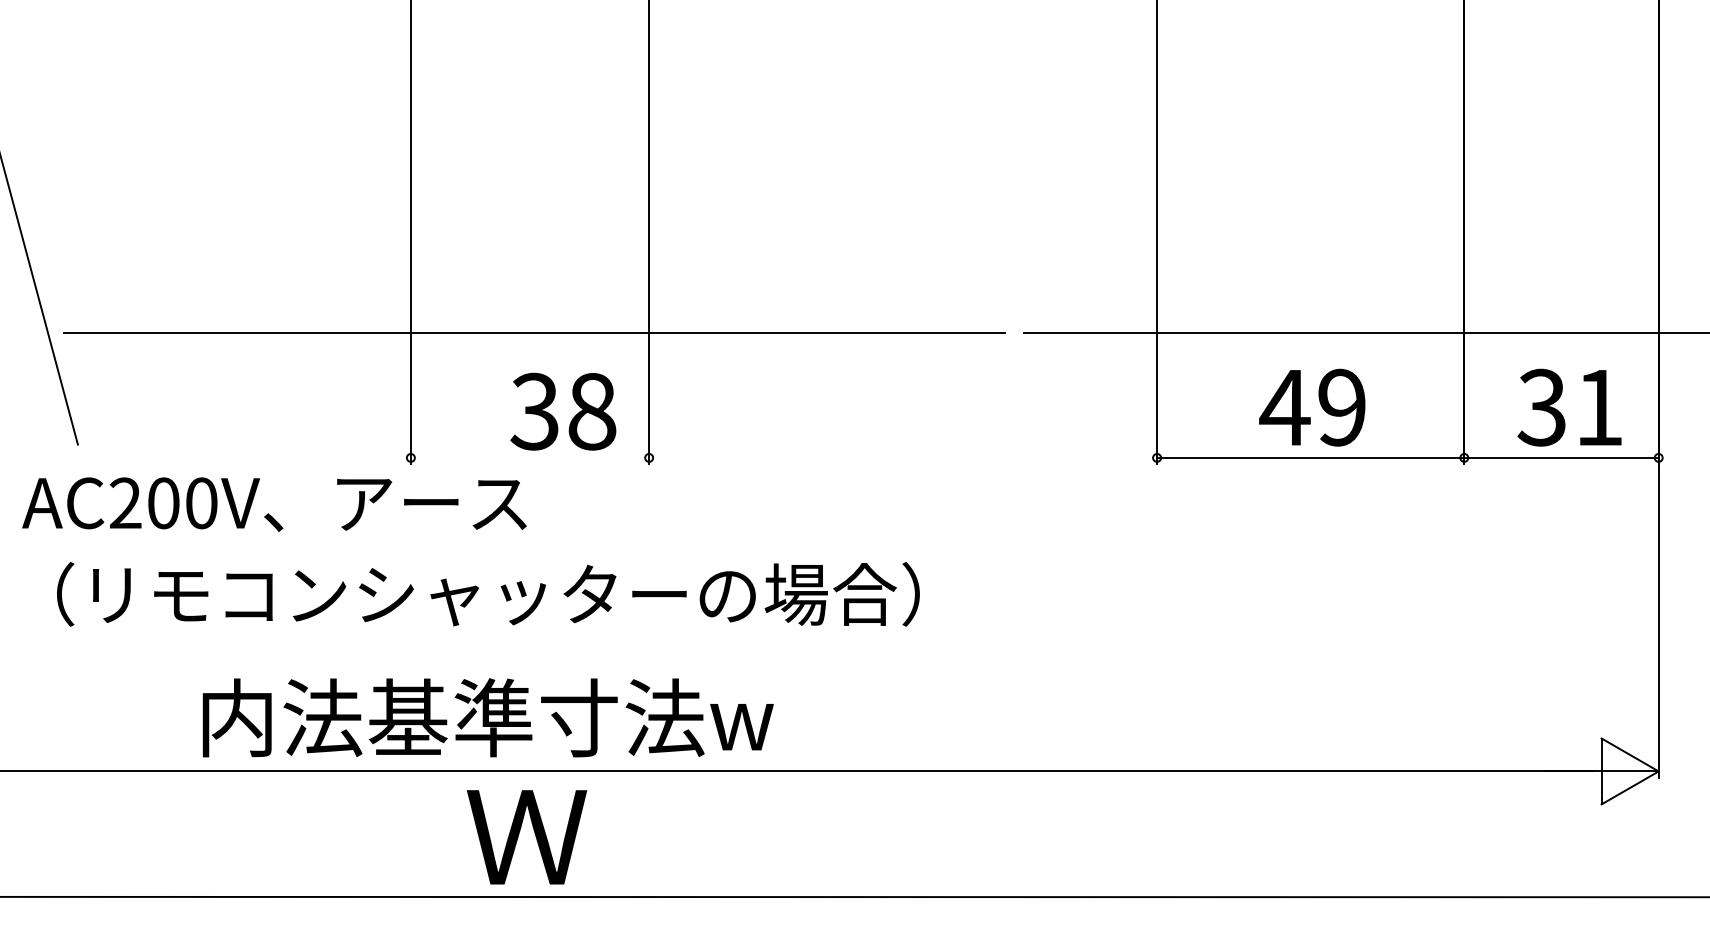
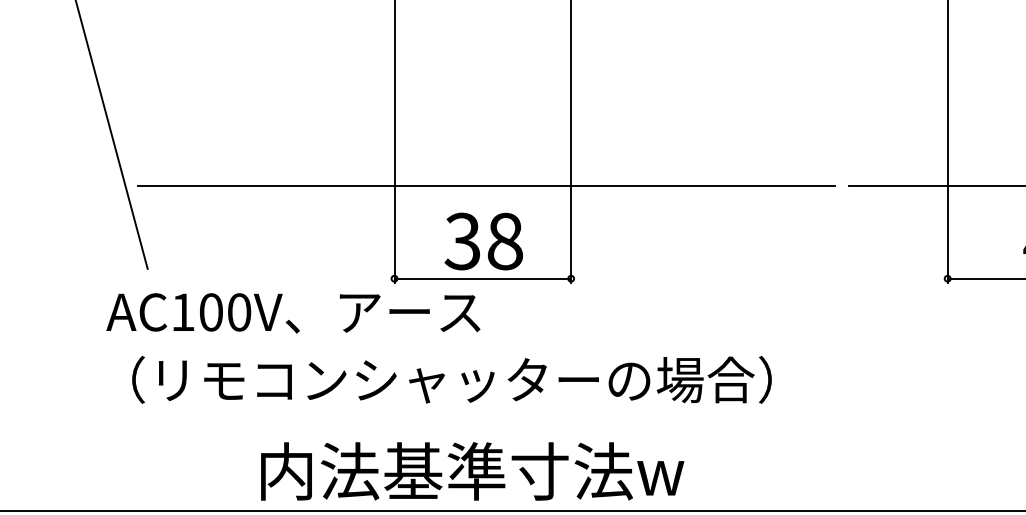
text: (563, 411) -> (483, 241), moved
line: (529, 457) -> (482, 278), added
text: (125, 502) -> (182, 311), AC200V -> AC100V
text: (487, 717) -> (472, 471), moved

